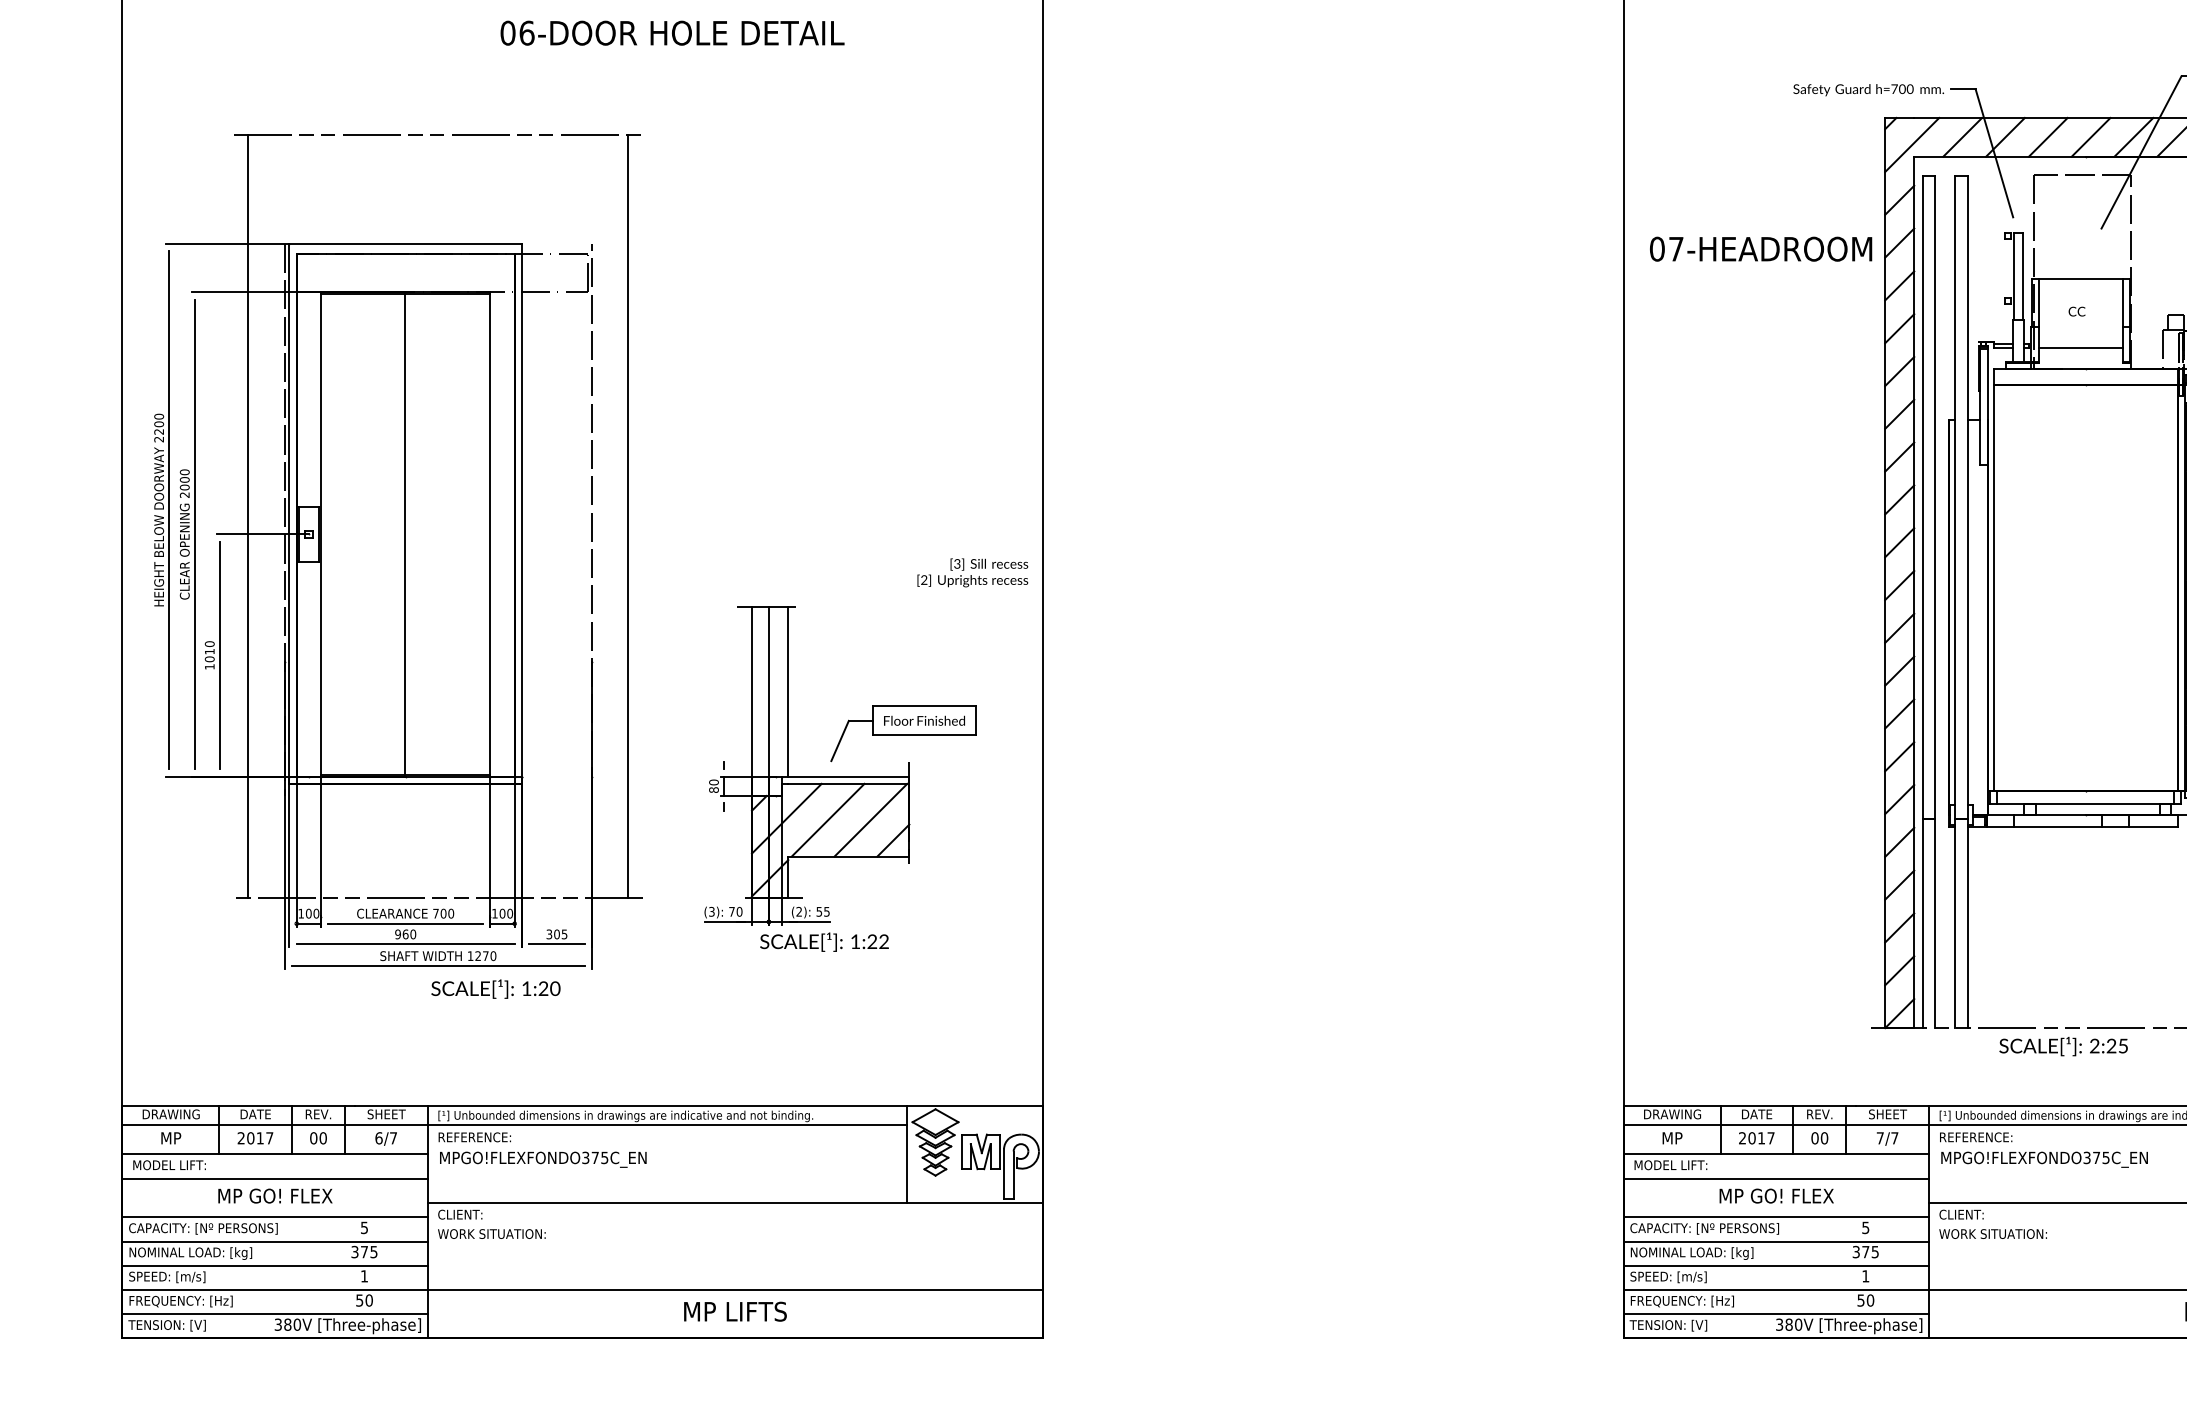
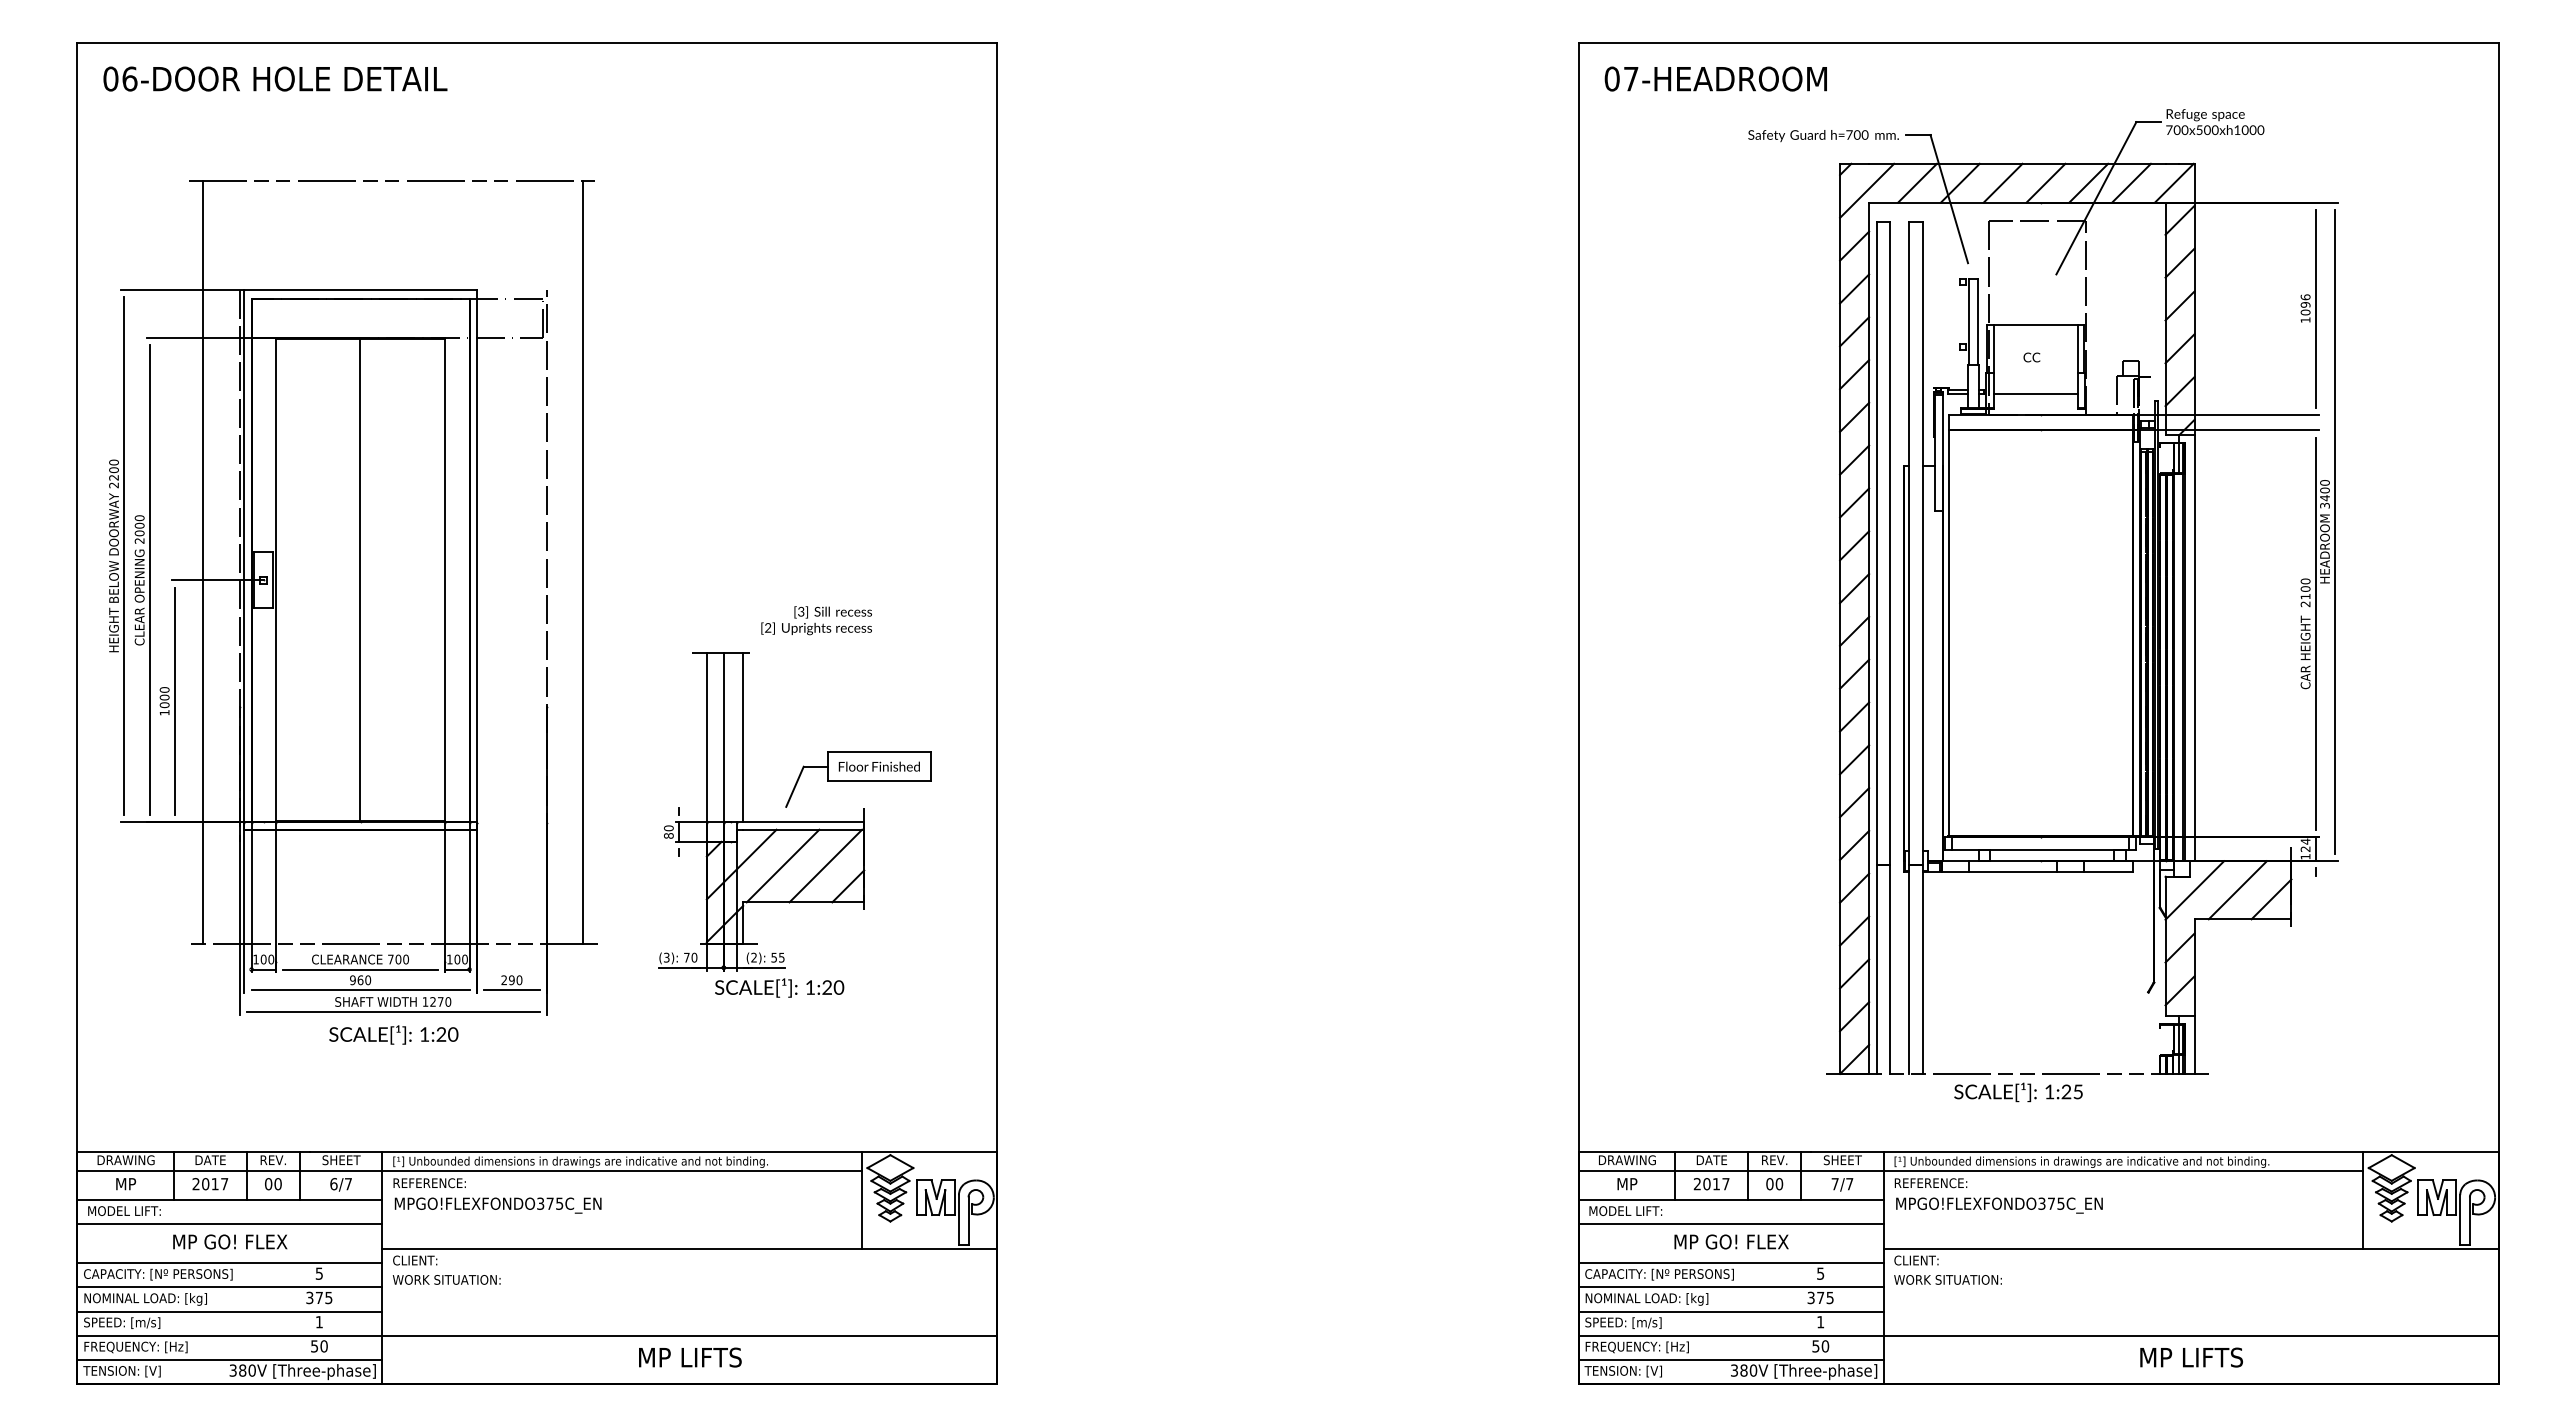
text: (672, 32) -> (275, 78), moved
text: (1760, 248) -> (1715, 78), moved
text: (972, 572) -> (816, 620), moved
text: (209, 651) -> (164, 697), 1010 -> 1000
text: (556, 934) -> (511, 980), 305 -> 290
text: (883, 941) -> (838, 987), 1:22 -> 1:20
text: (495, 988) -> (393, 1034), moved
text: (2094, 1045) -> (2049, 1091), 2:25 -> 1:25

